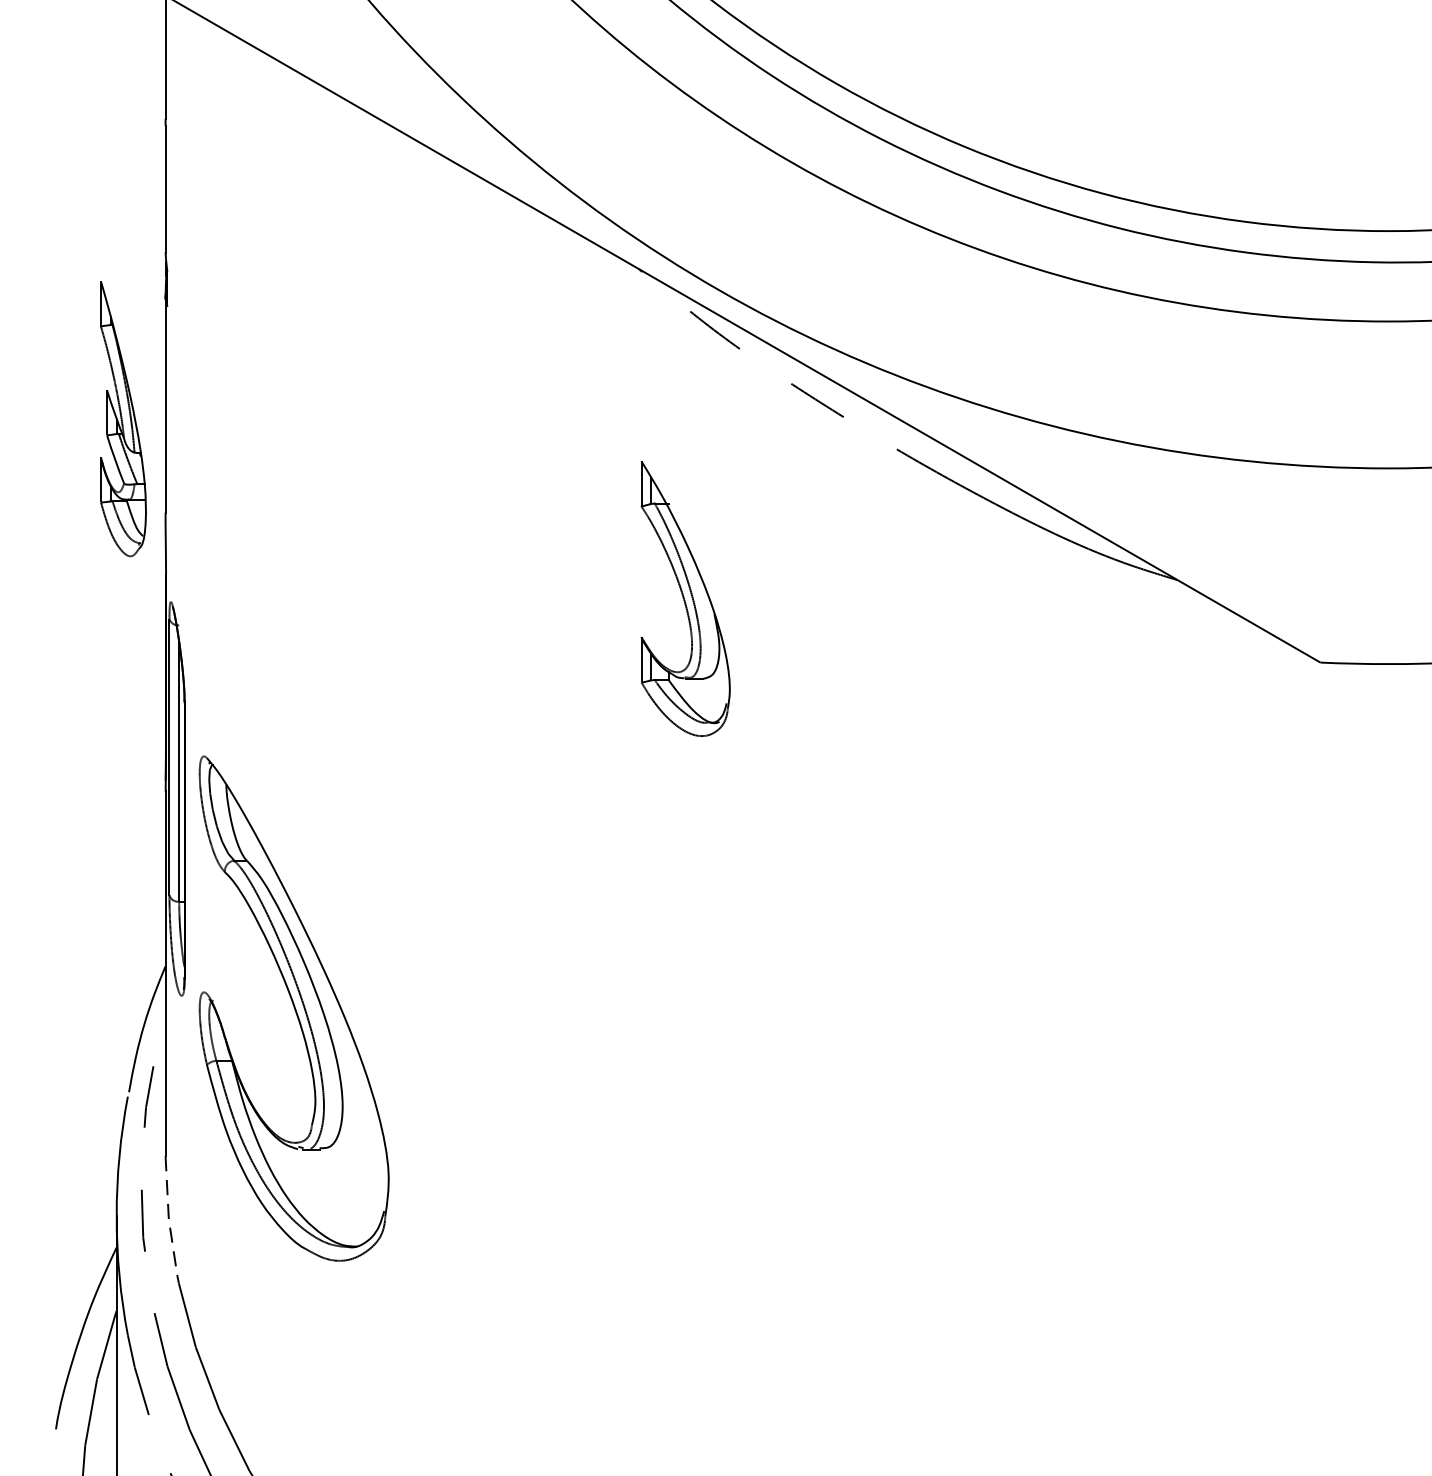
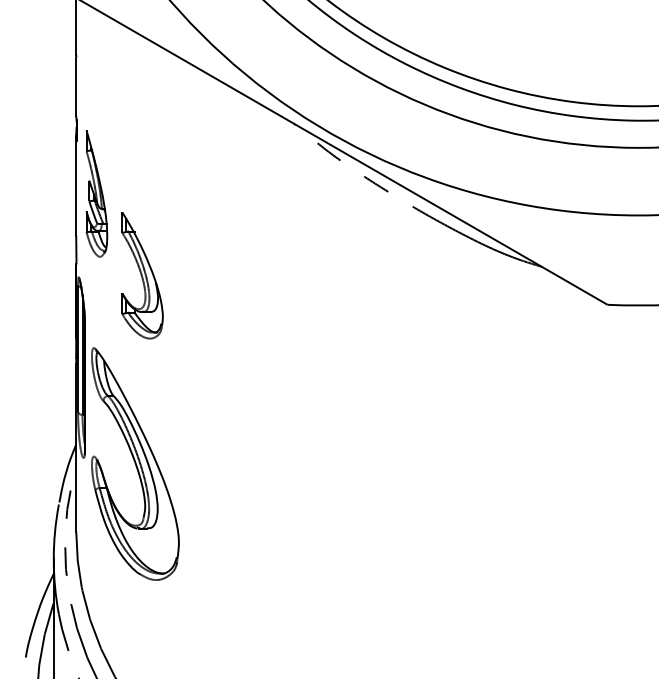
part: (122, 418) -> (96, 193), moved
part: (685, 598) -> (142, 275), moved
line: (168, 1216) -> (77, 559), dashed -> solid

